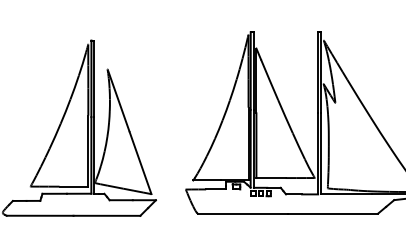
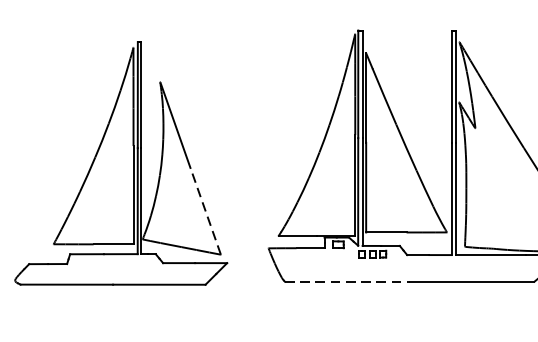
line: (140, 163) -> (205, 212), solid -> dashed
line: (243, 213) -> (348, 281), solid -> dashed

